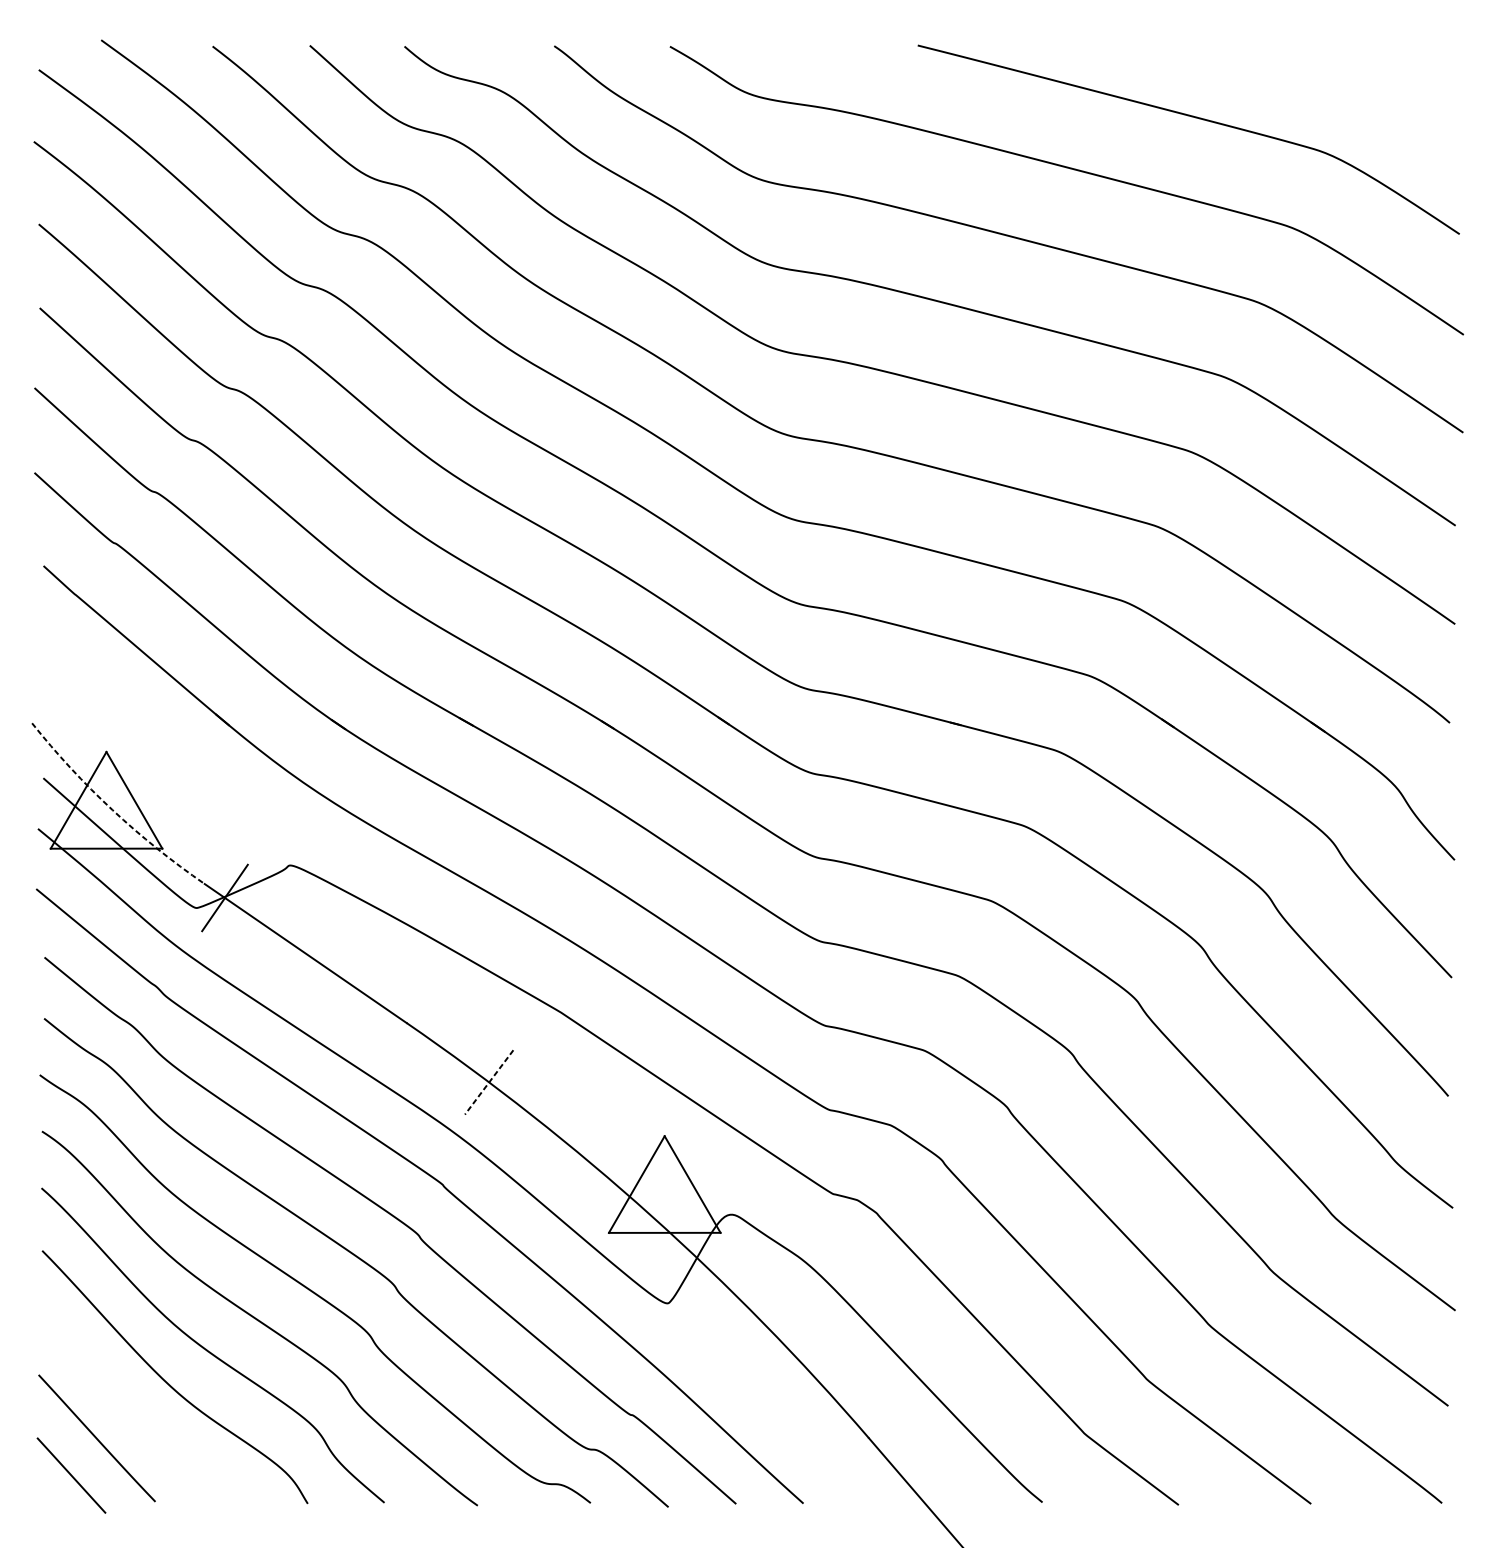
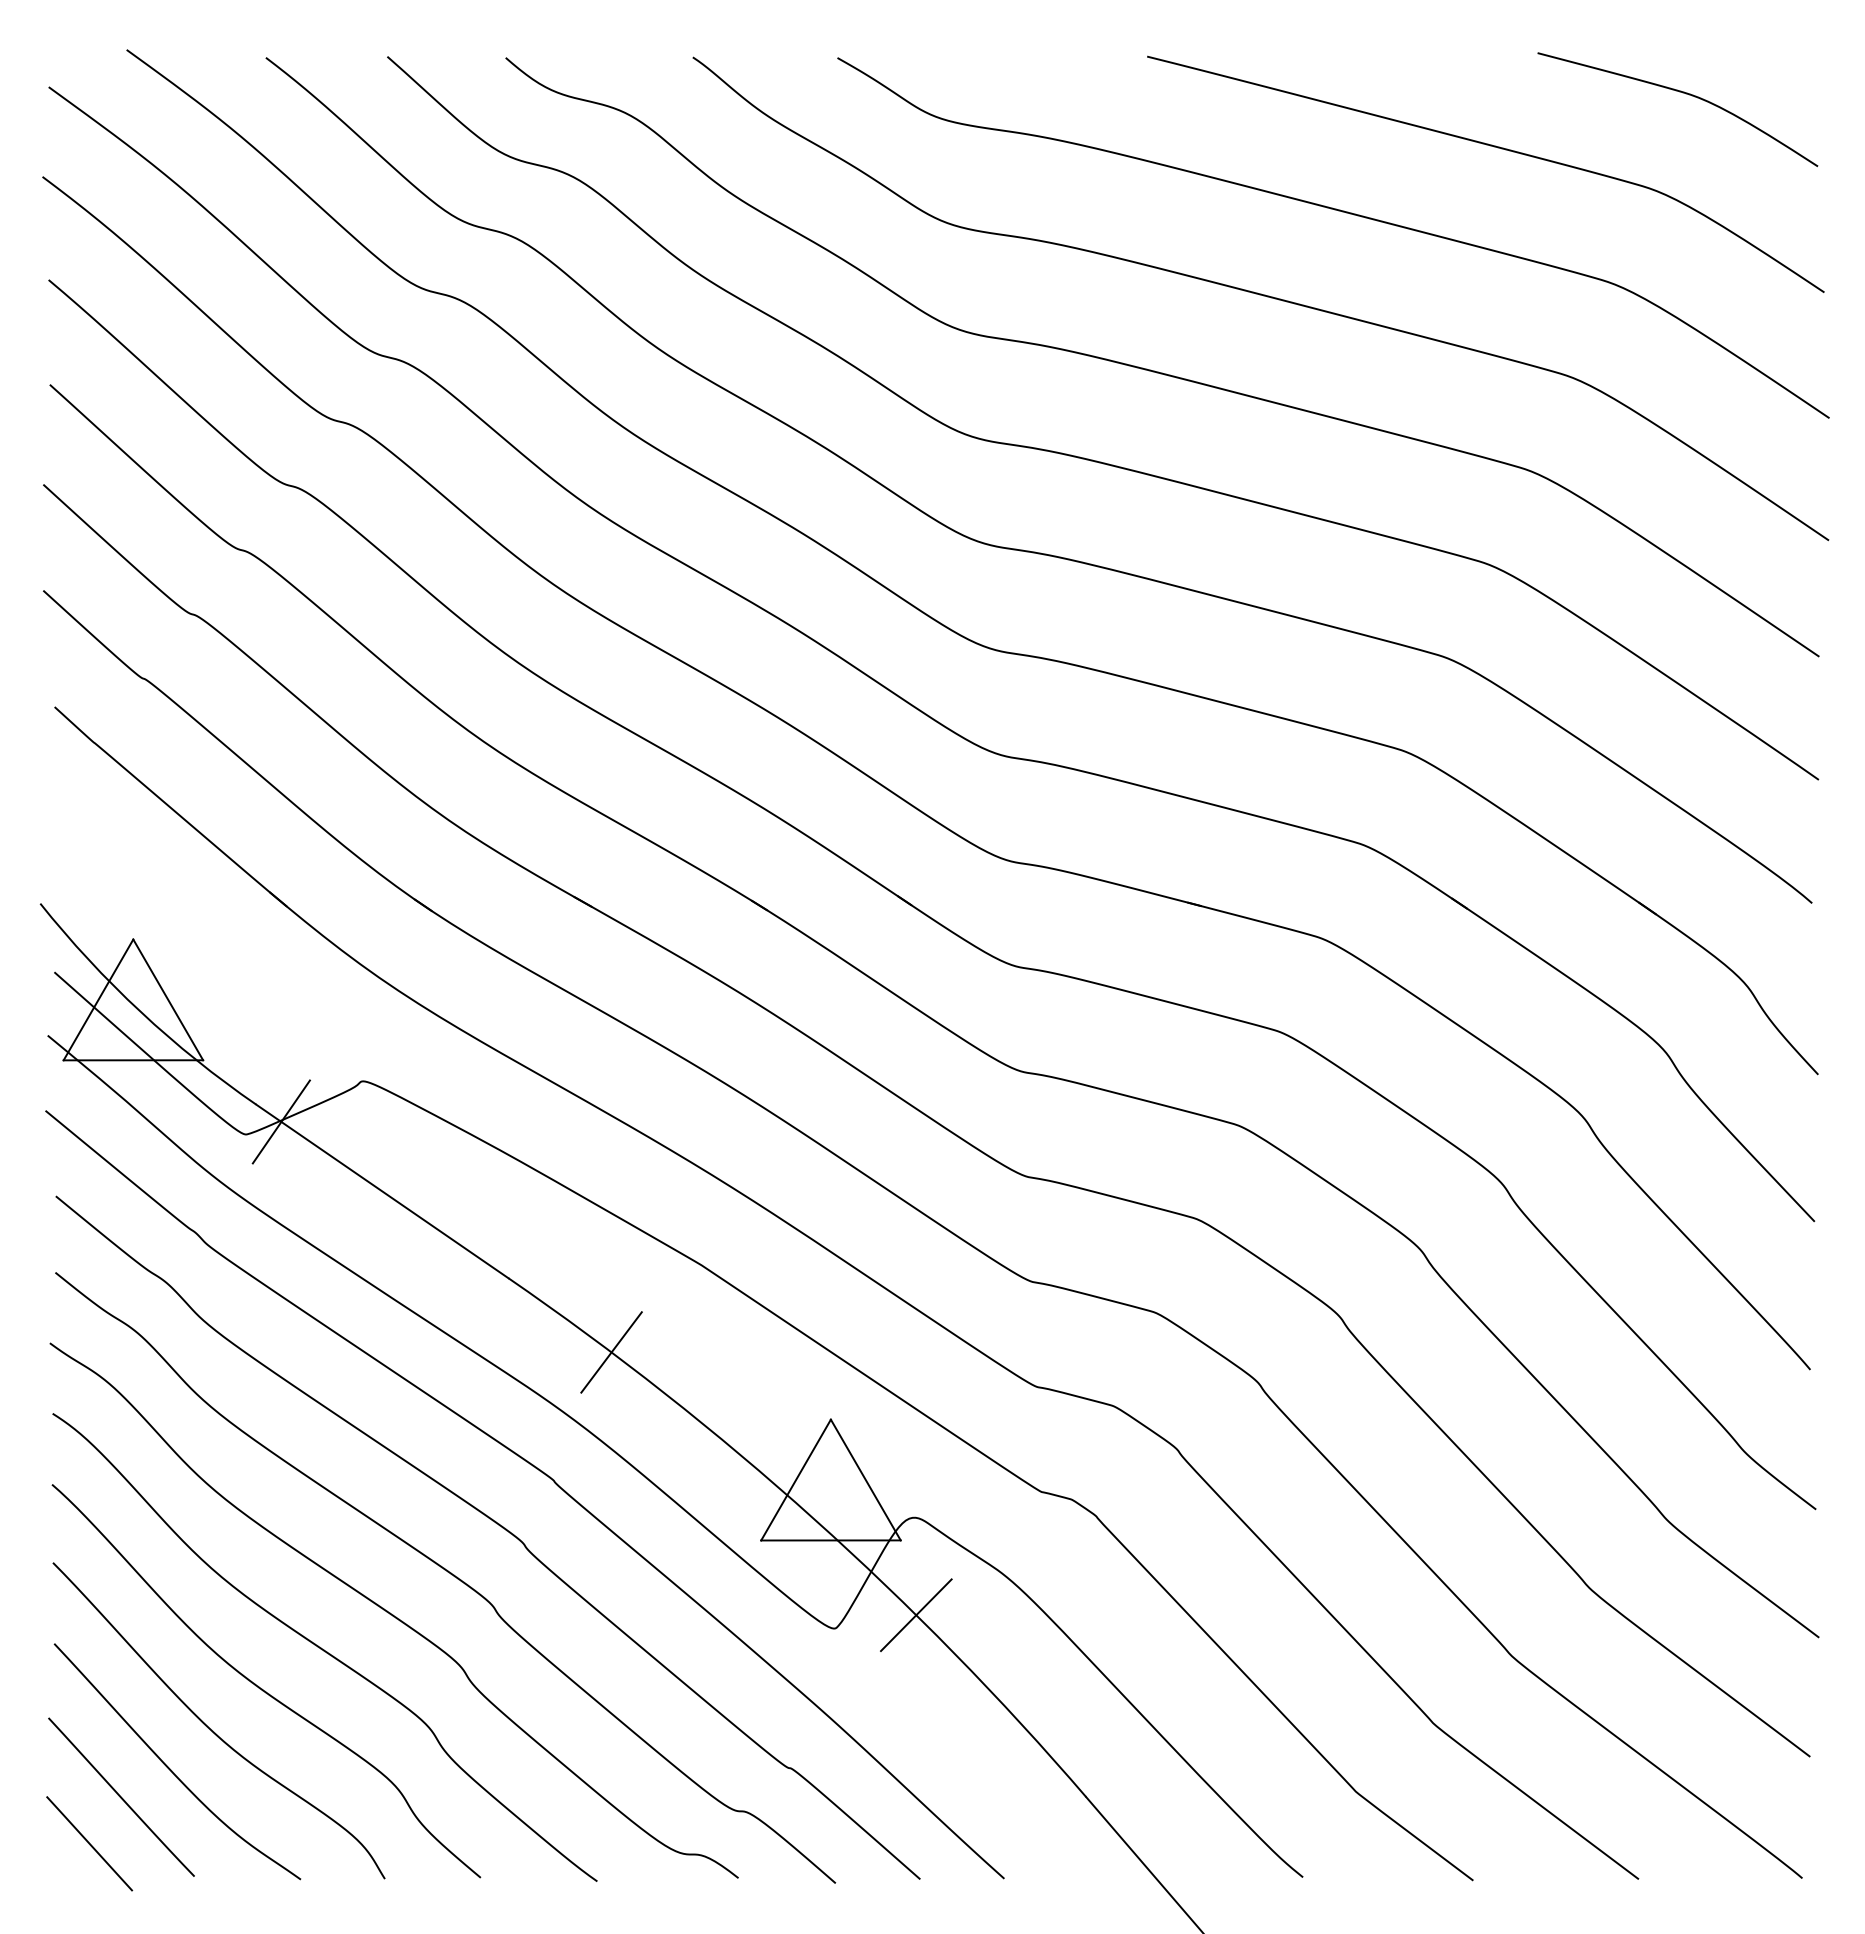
curve: (1346, 75) -> (1682, 93), added
arc: (112, 810) -> (140, 1012), dashed -> solid
line: (489, 1082) -> (611, 1352), dashed -> solid
line: (732, 1292) -> (915, 1615), added
curve: (136, 1415) -> (170, 1768), added

